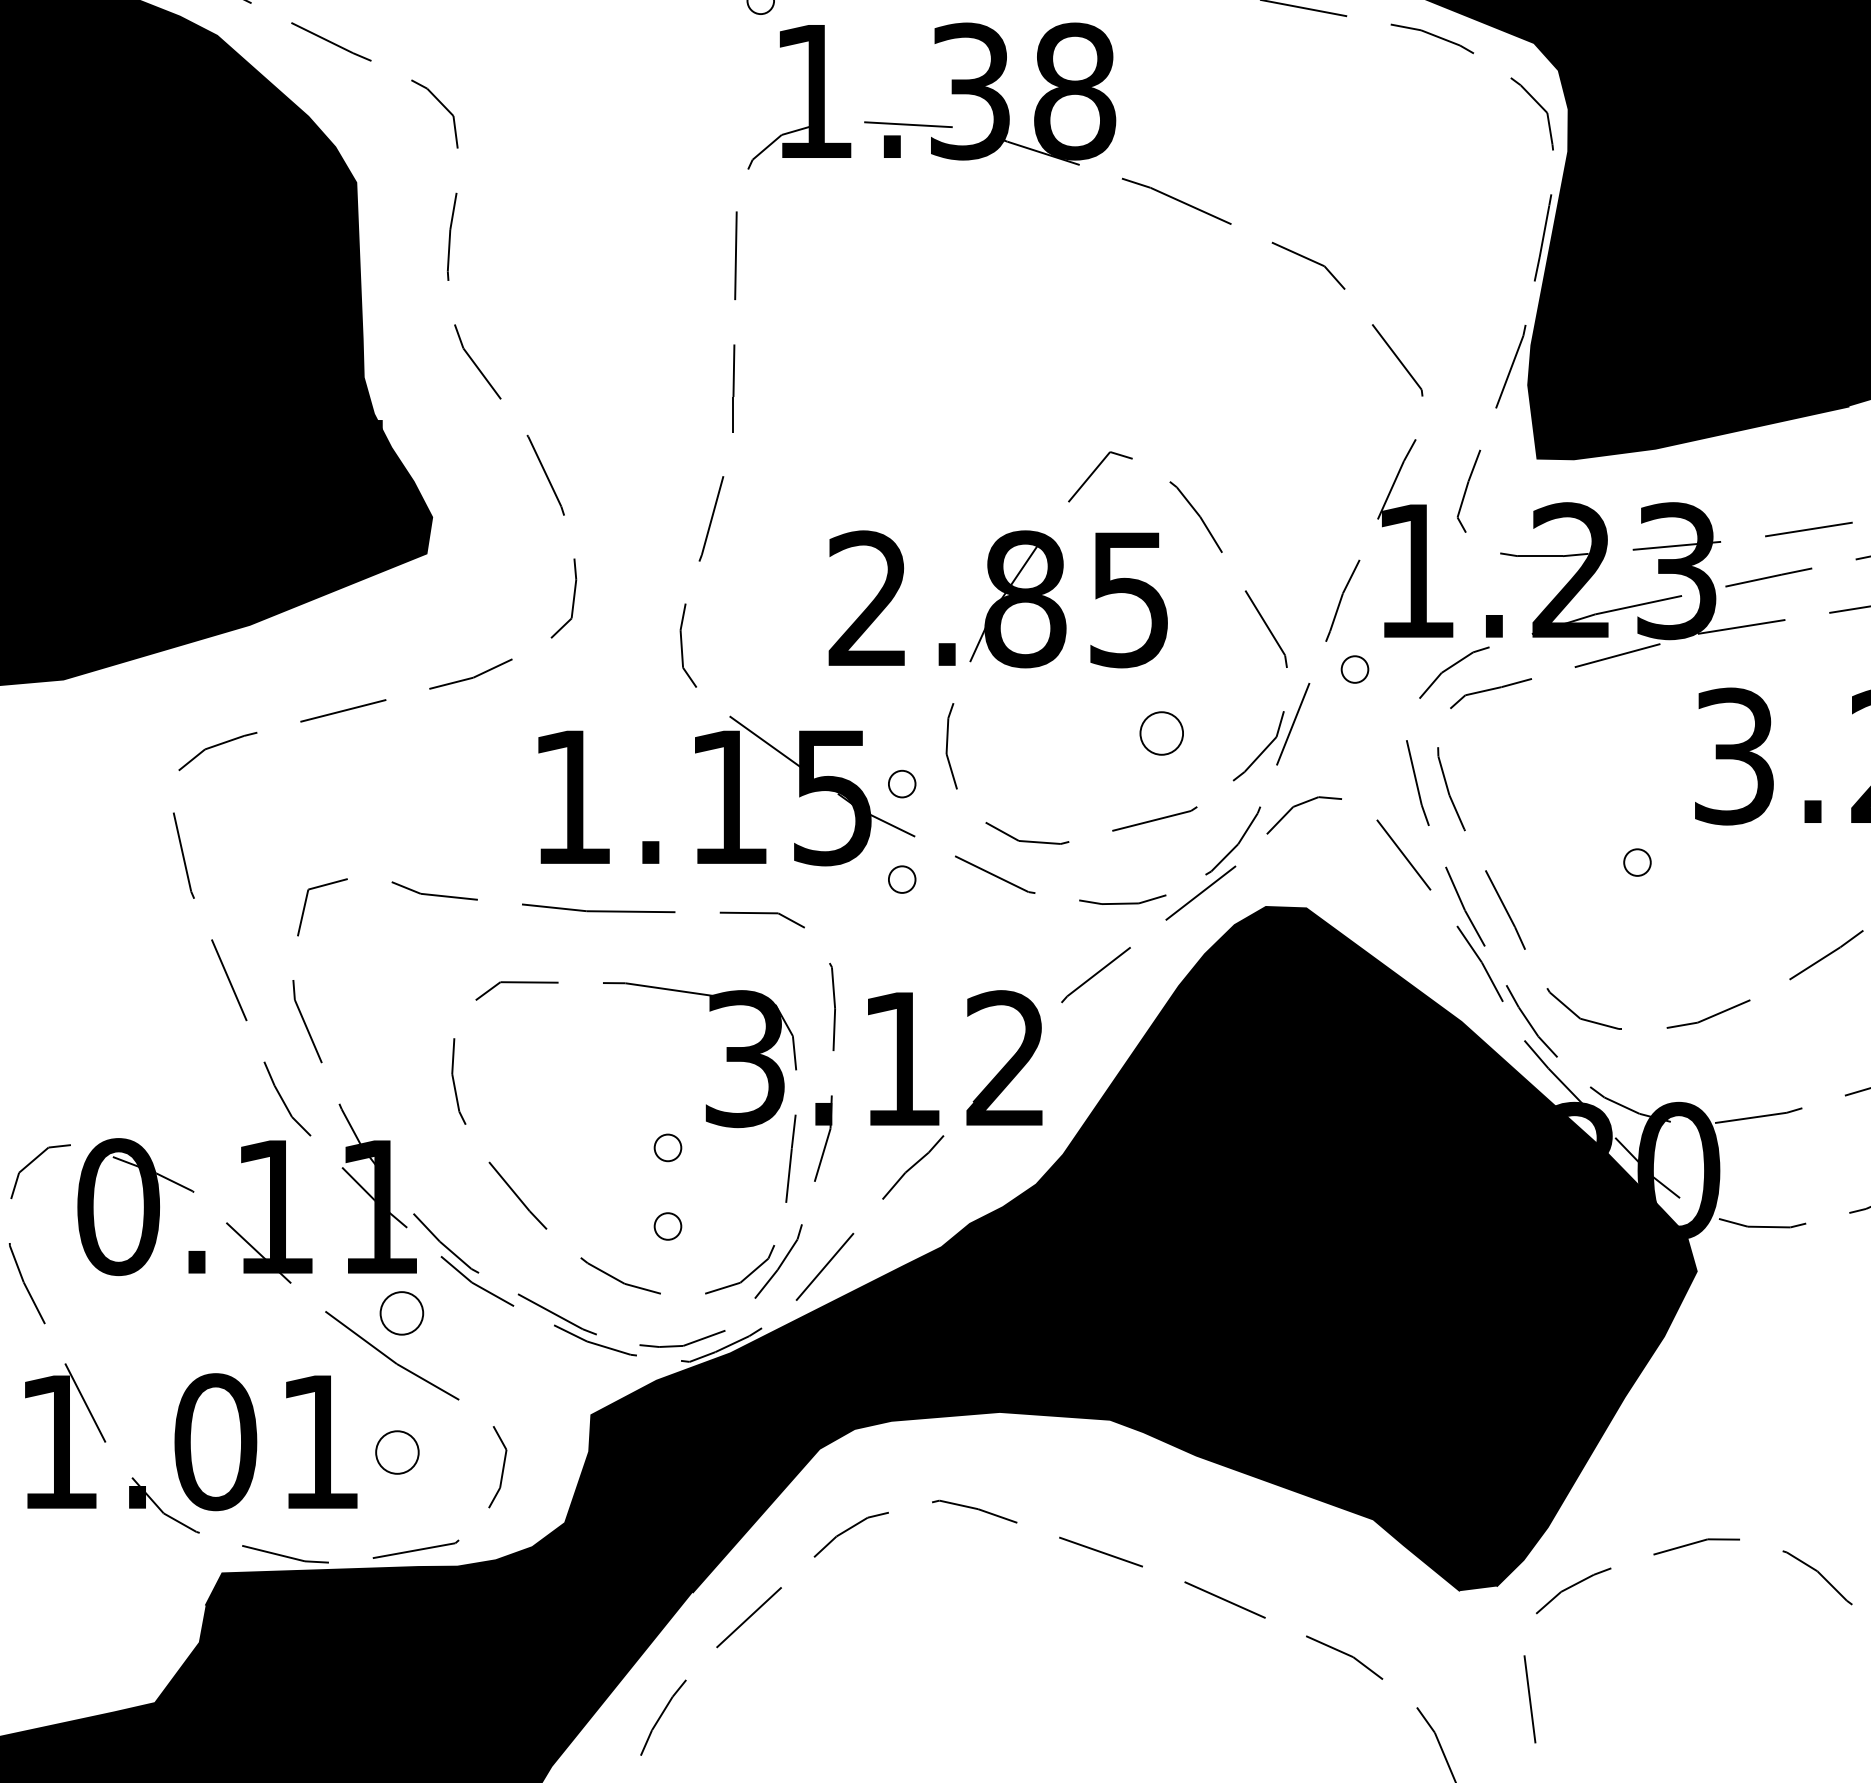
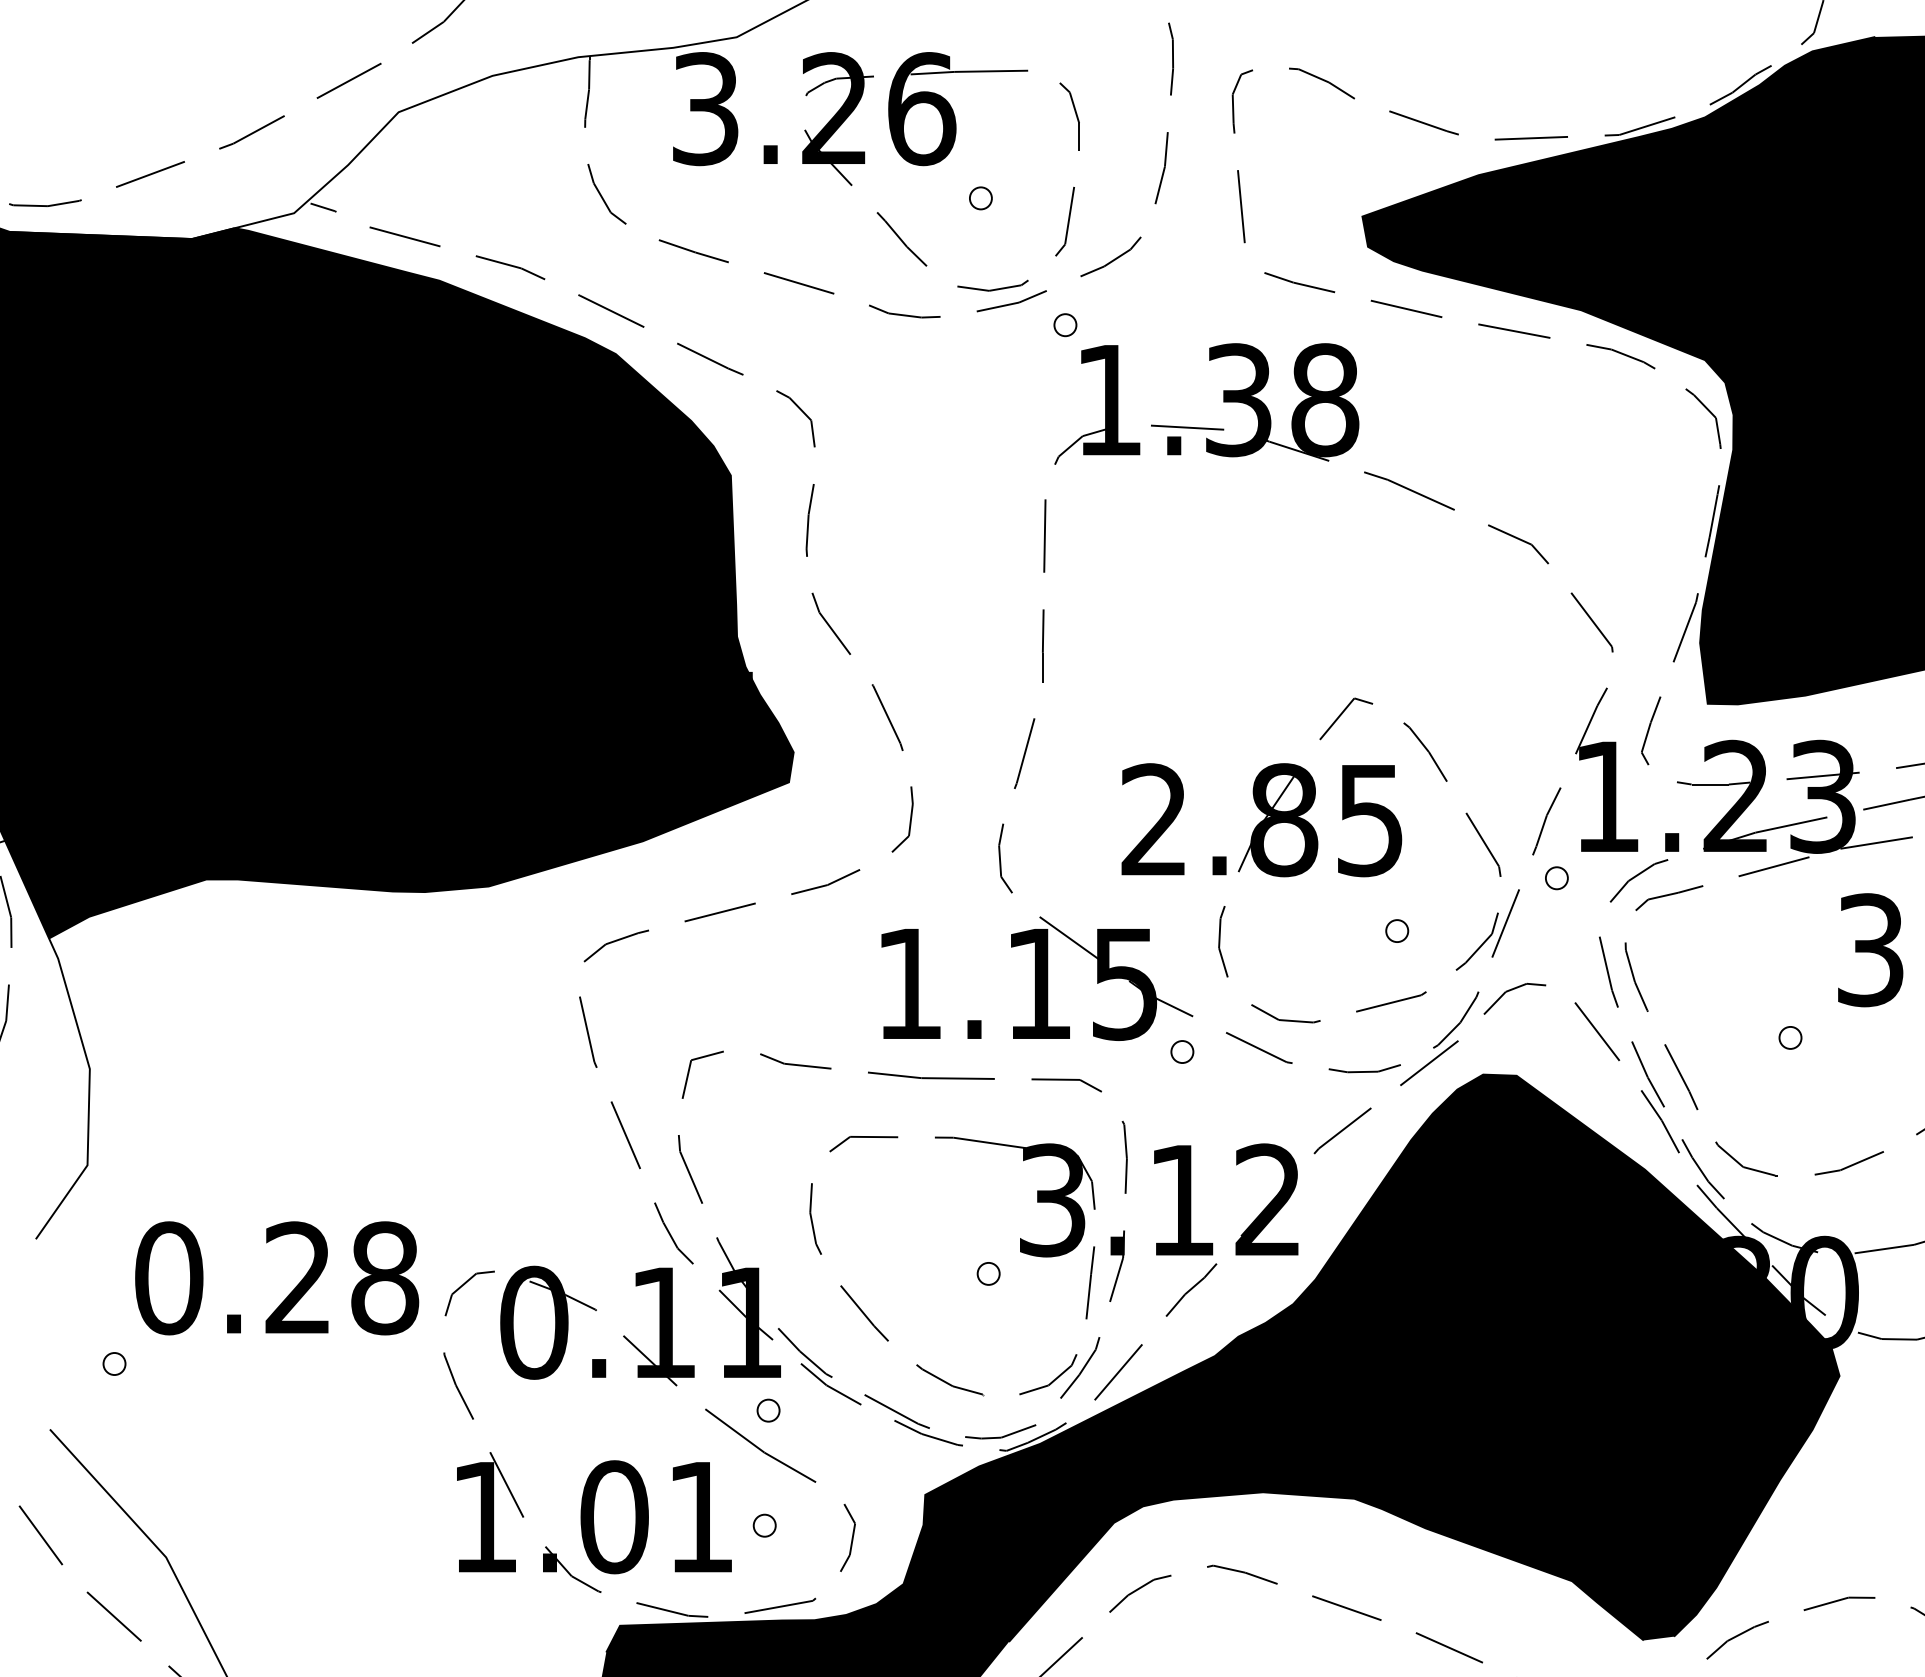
part: (1162, 732) -> (1397, 930), size x0.62
part: (902, 783) -> (1182, 972), removed
part: (667, 1226) -> (988, 1338), removed
part: (401, 1313) -> (768, 1410), size x0.62
part: (396, 1452) -> (764, 1525), size x0.62

